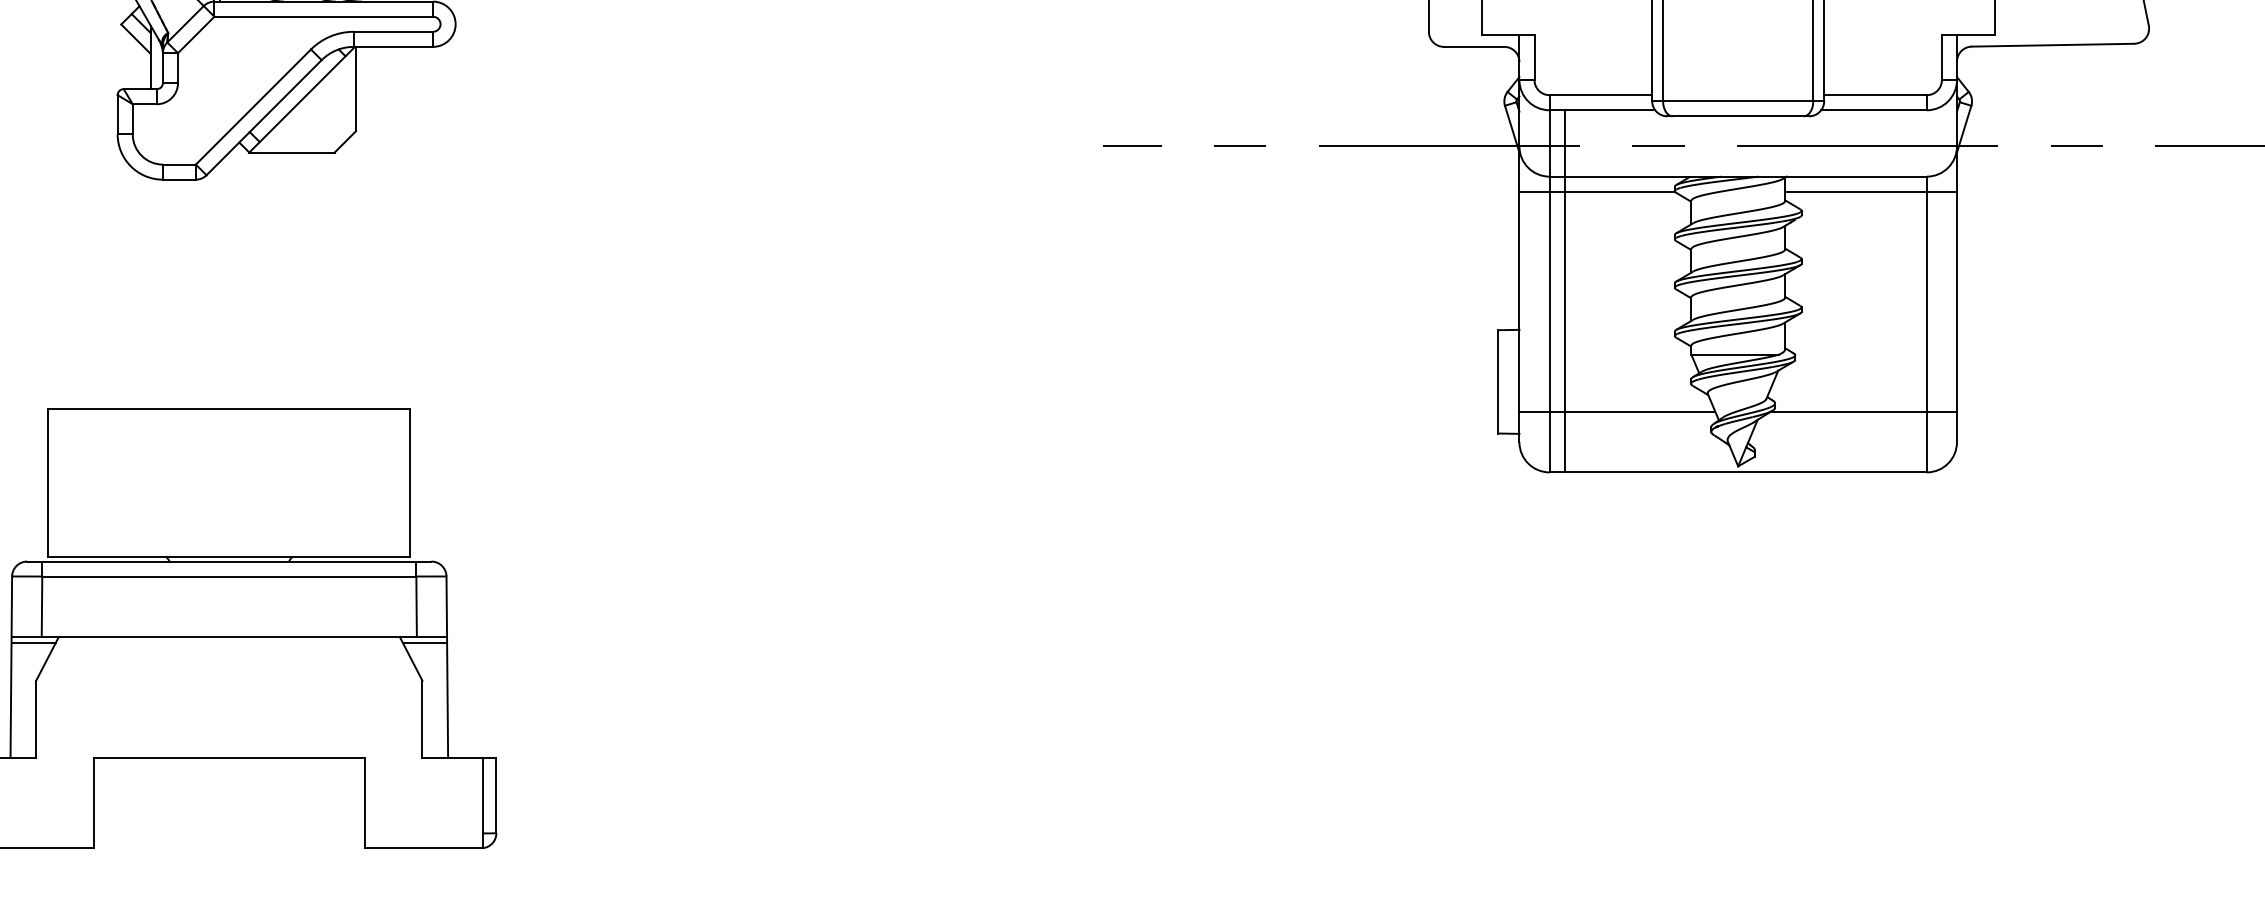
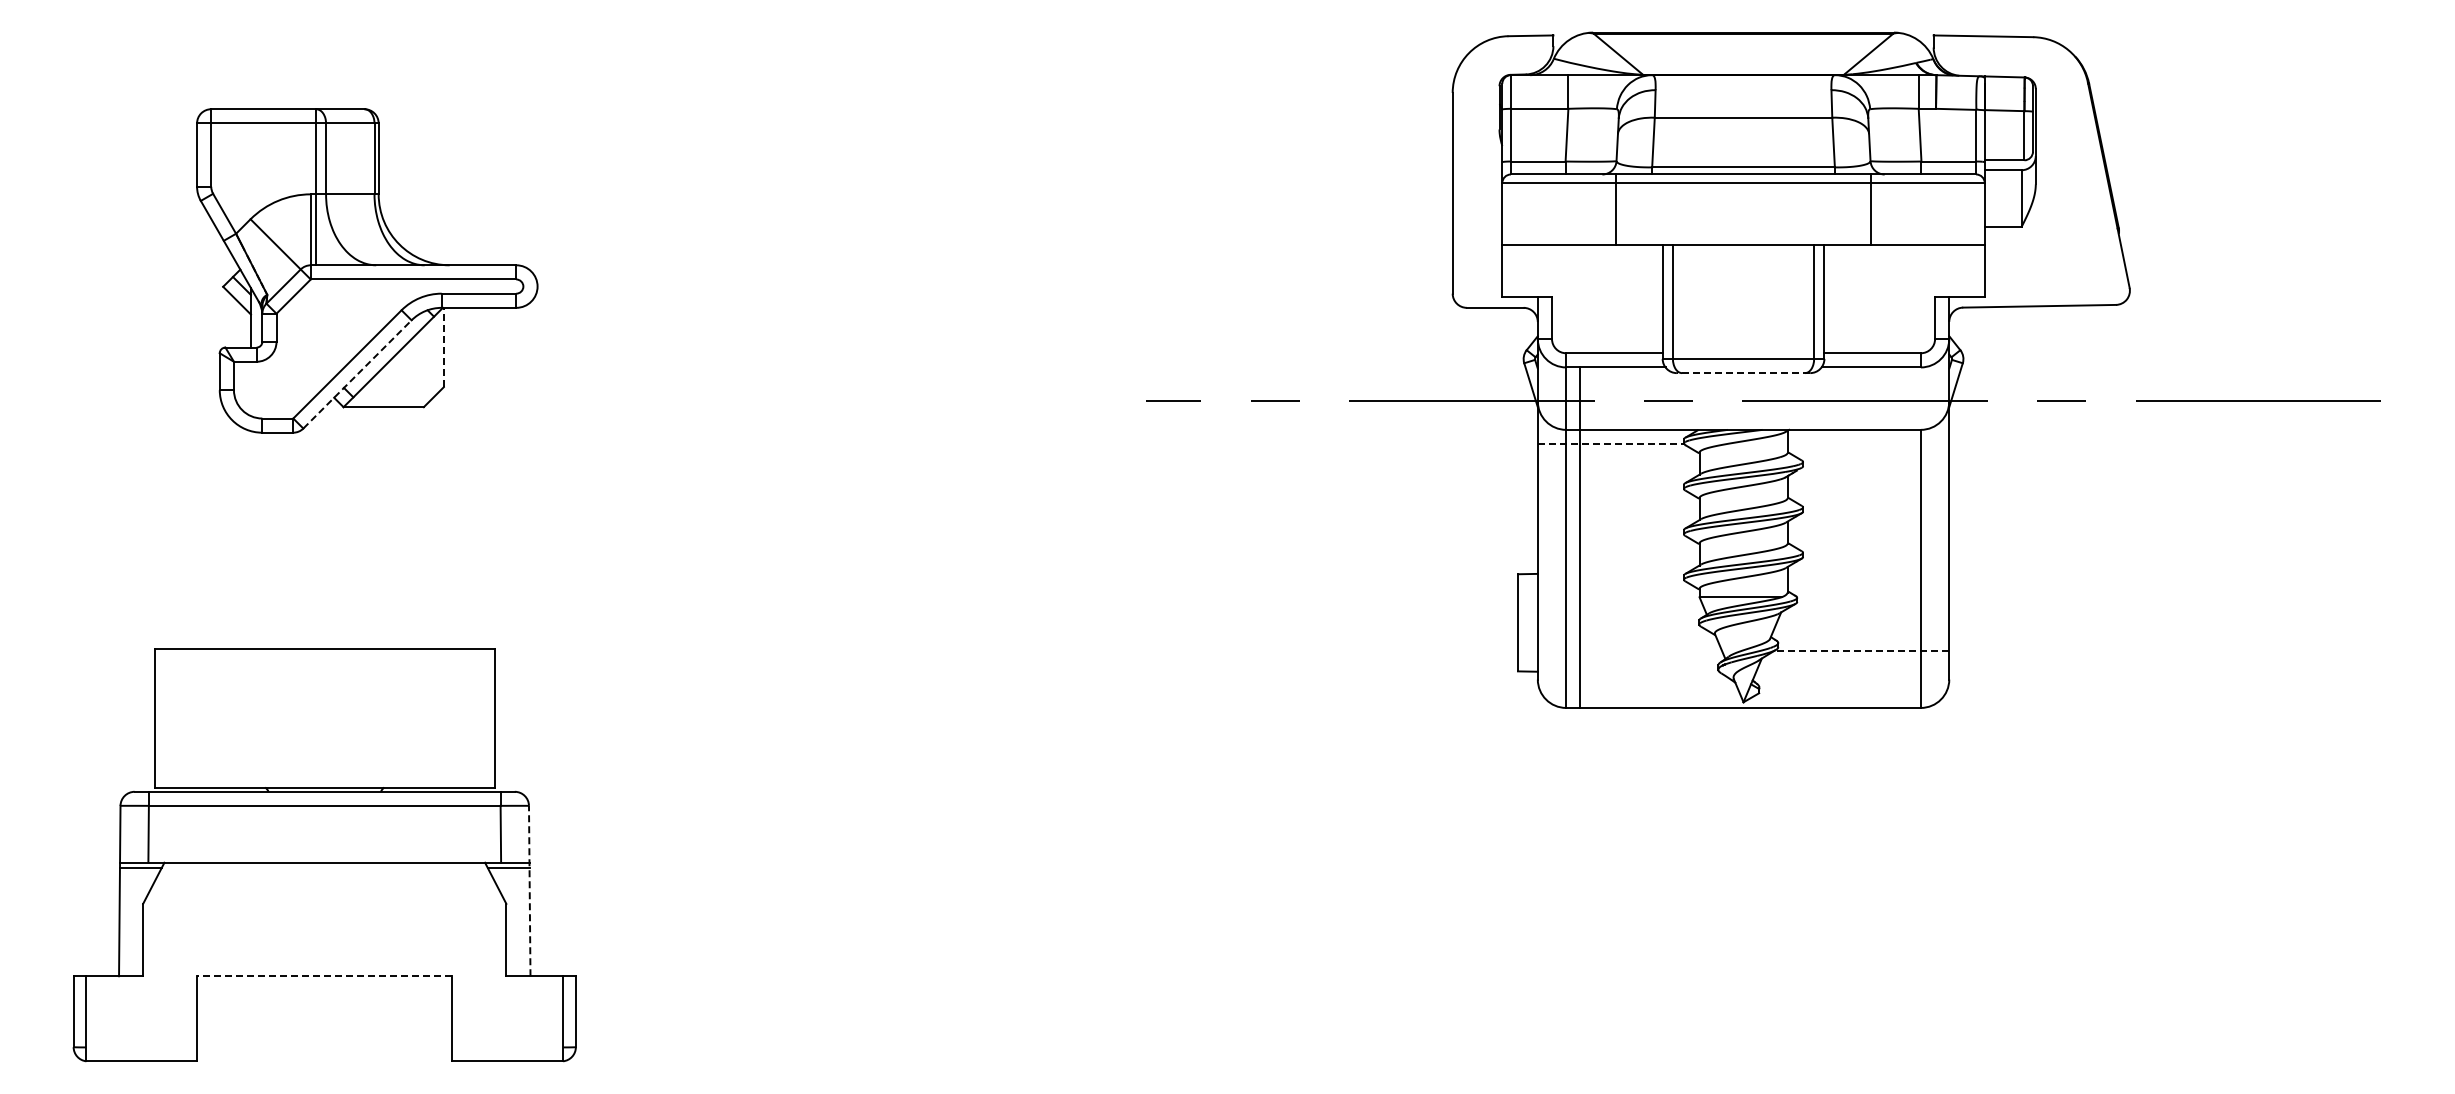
line: (355, 89) -> (443, 347), solid -> dashed
line: (1738, 116) -> (1743, 373), solid -> dashed
line: (264, 117) -> (357, 374), solid -> dashed
line: (1597, 192) -> (1611, 444), solid -> dashed
line: (1871, 192) -> (1868, 444), removed
line: (1616, 412) -> (1629, 651), removed
line: (1863, 412) -> (1861, 651), solid -> dashed
line: (447, 666) -> (529, 890), solid -> dashed
line: (229, 758) -> (324, 976), solid -> dashed

